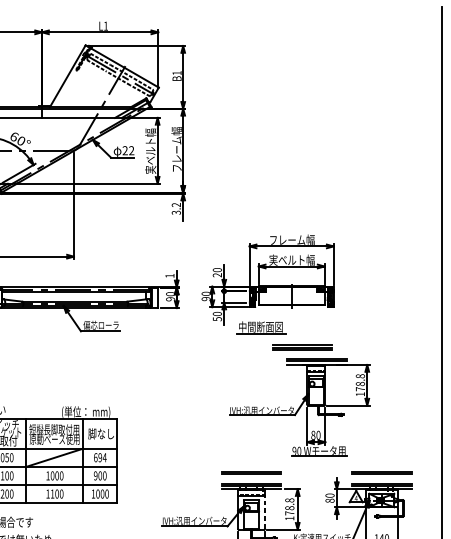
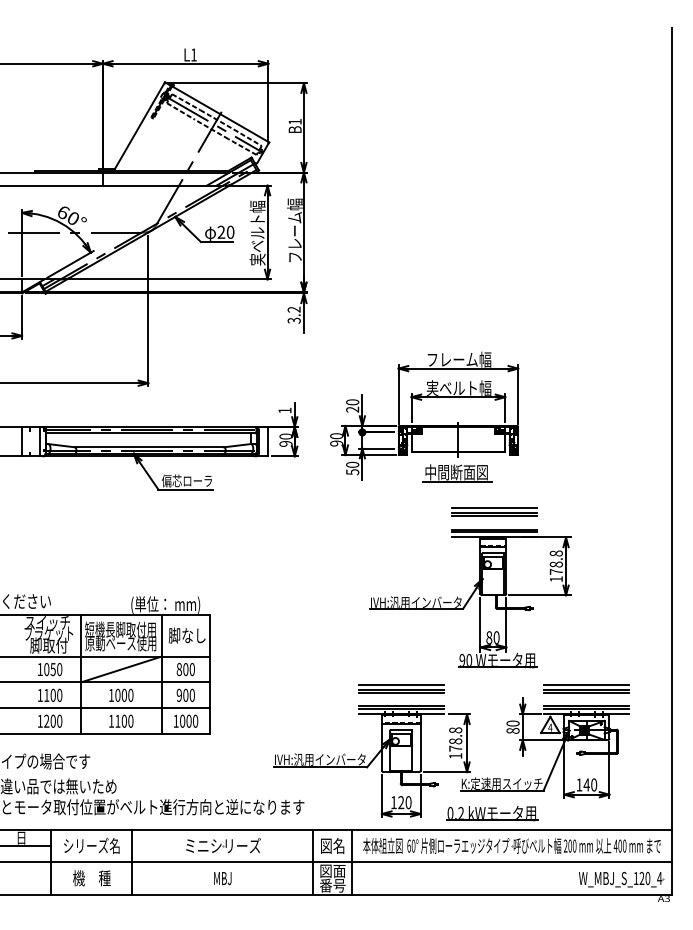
text: (131, 150) -> (230, 231), 22 -> 20
part: (261, 327) -> (457, 473), moved
part: (302, 346) -> (494, 511), moved
text: (100, 457) -> (185, 669), 694 -> 800
line: (251, 468) -> (400, 685), added
line: (381, 468) -> (586, 685), added
line: (265, 511) -> (420, 746), dashed -> solid

